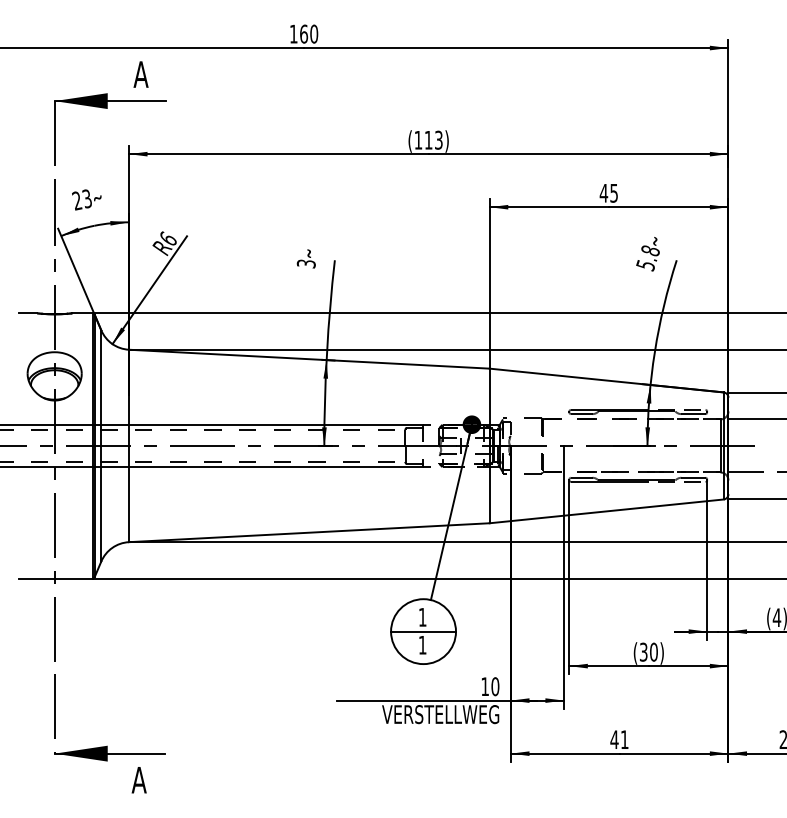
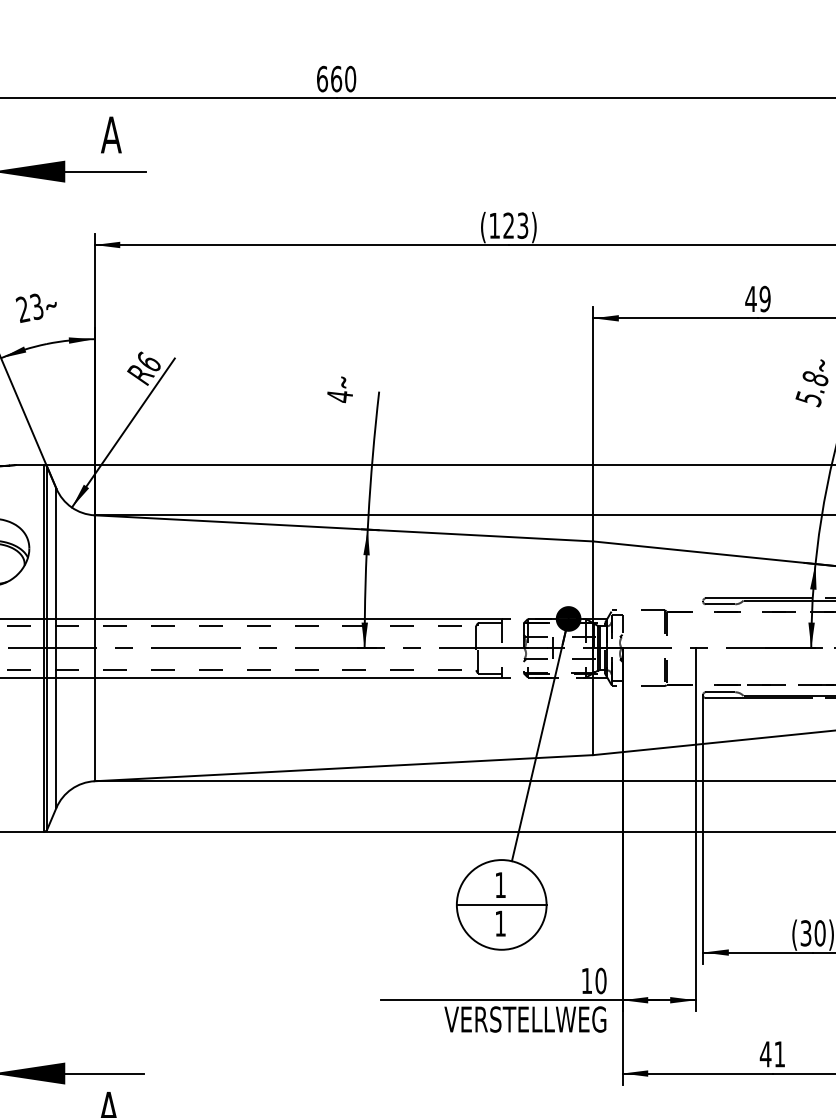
text: (293, 33) -> (321, 78), 160 -> 660
text: (428, 139) -> (508, 224), (113) -> (123)
text: (614, 192) -> (765, 297), 45 -> 49
text: (305, 263) -> (338, 396), 3 -> 4

